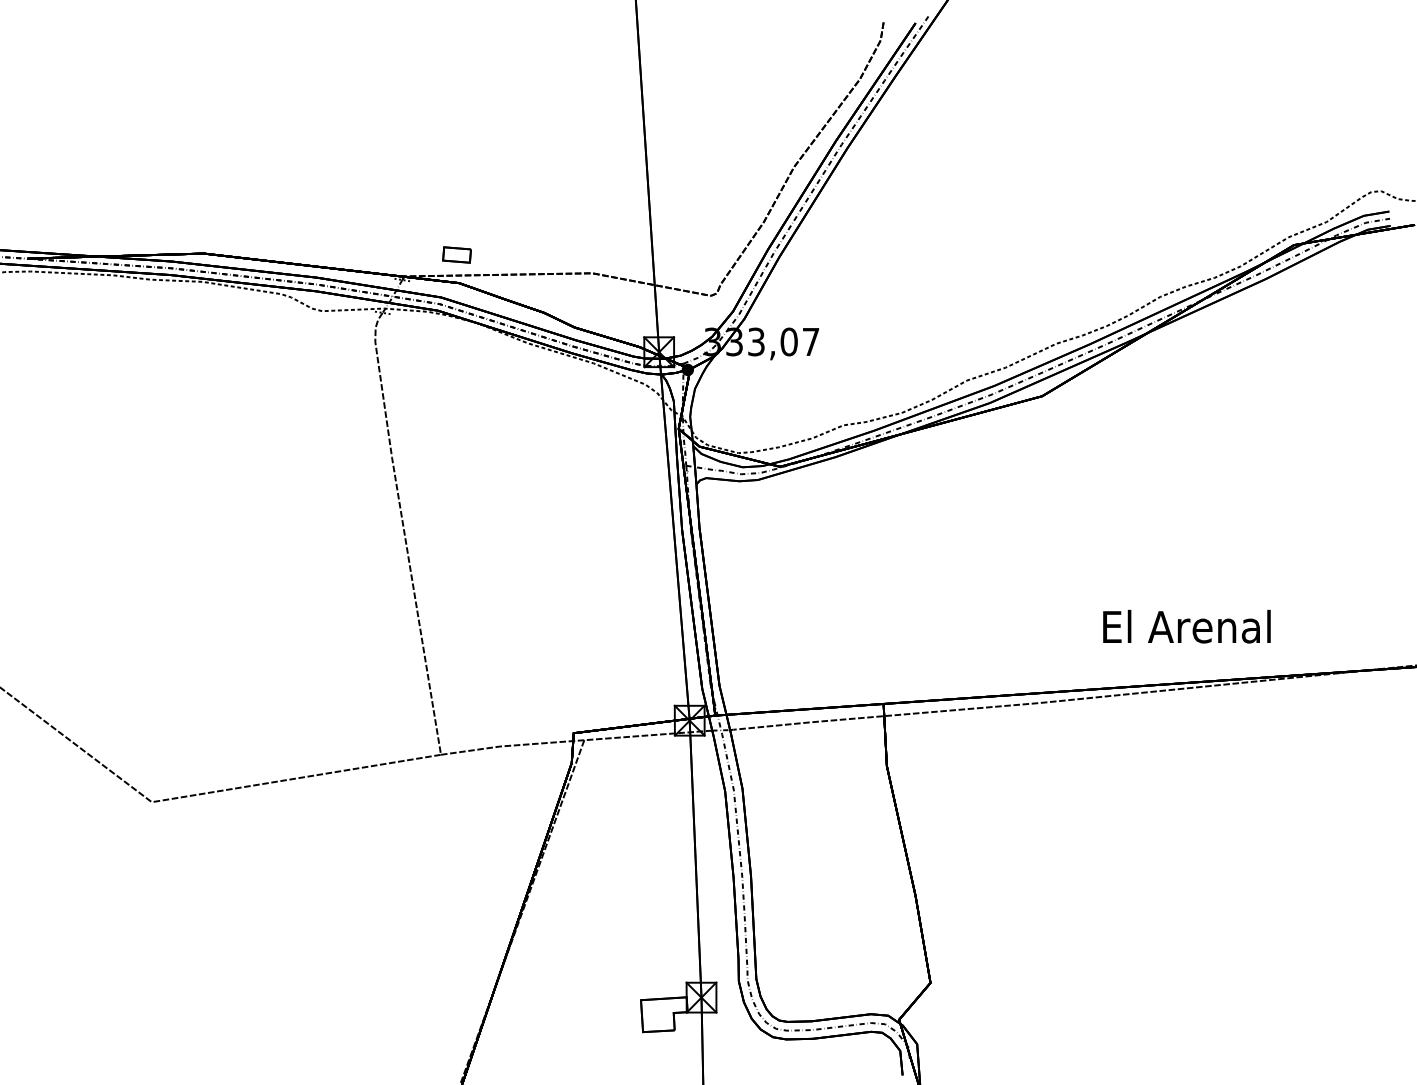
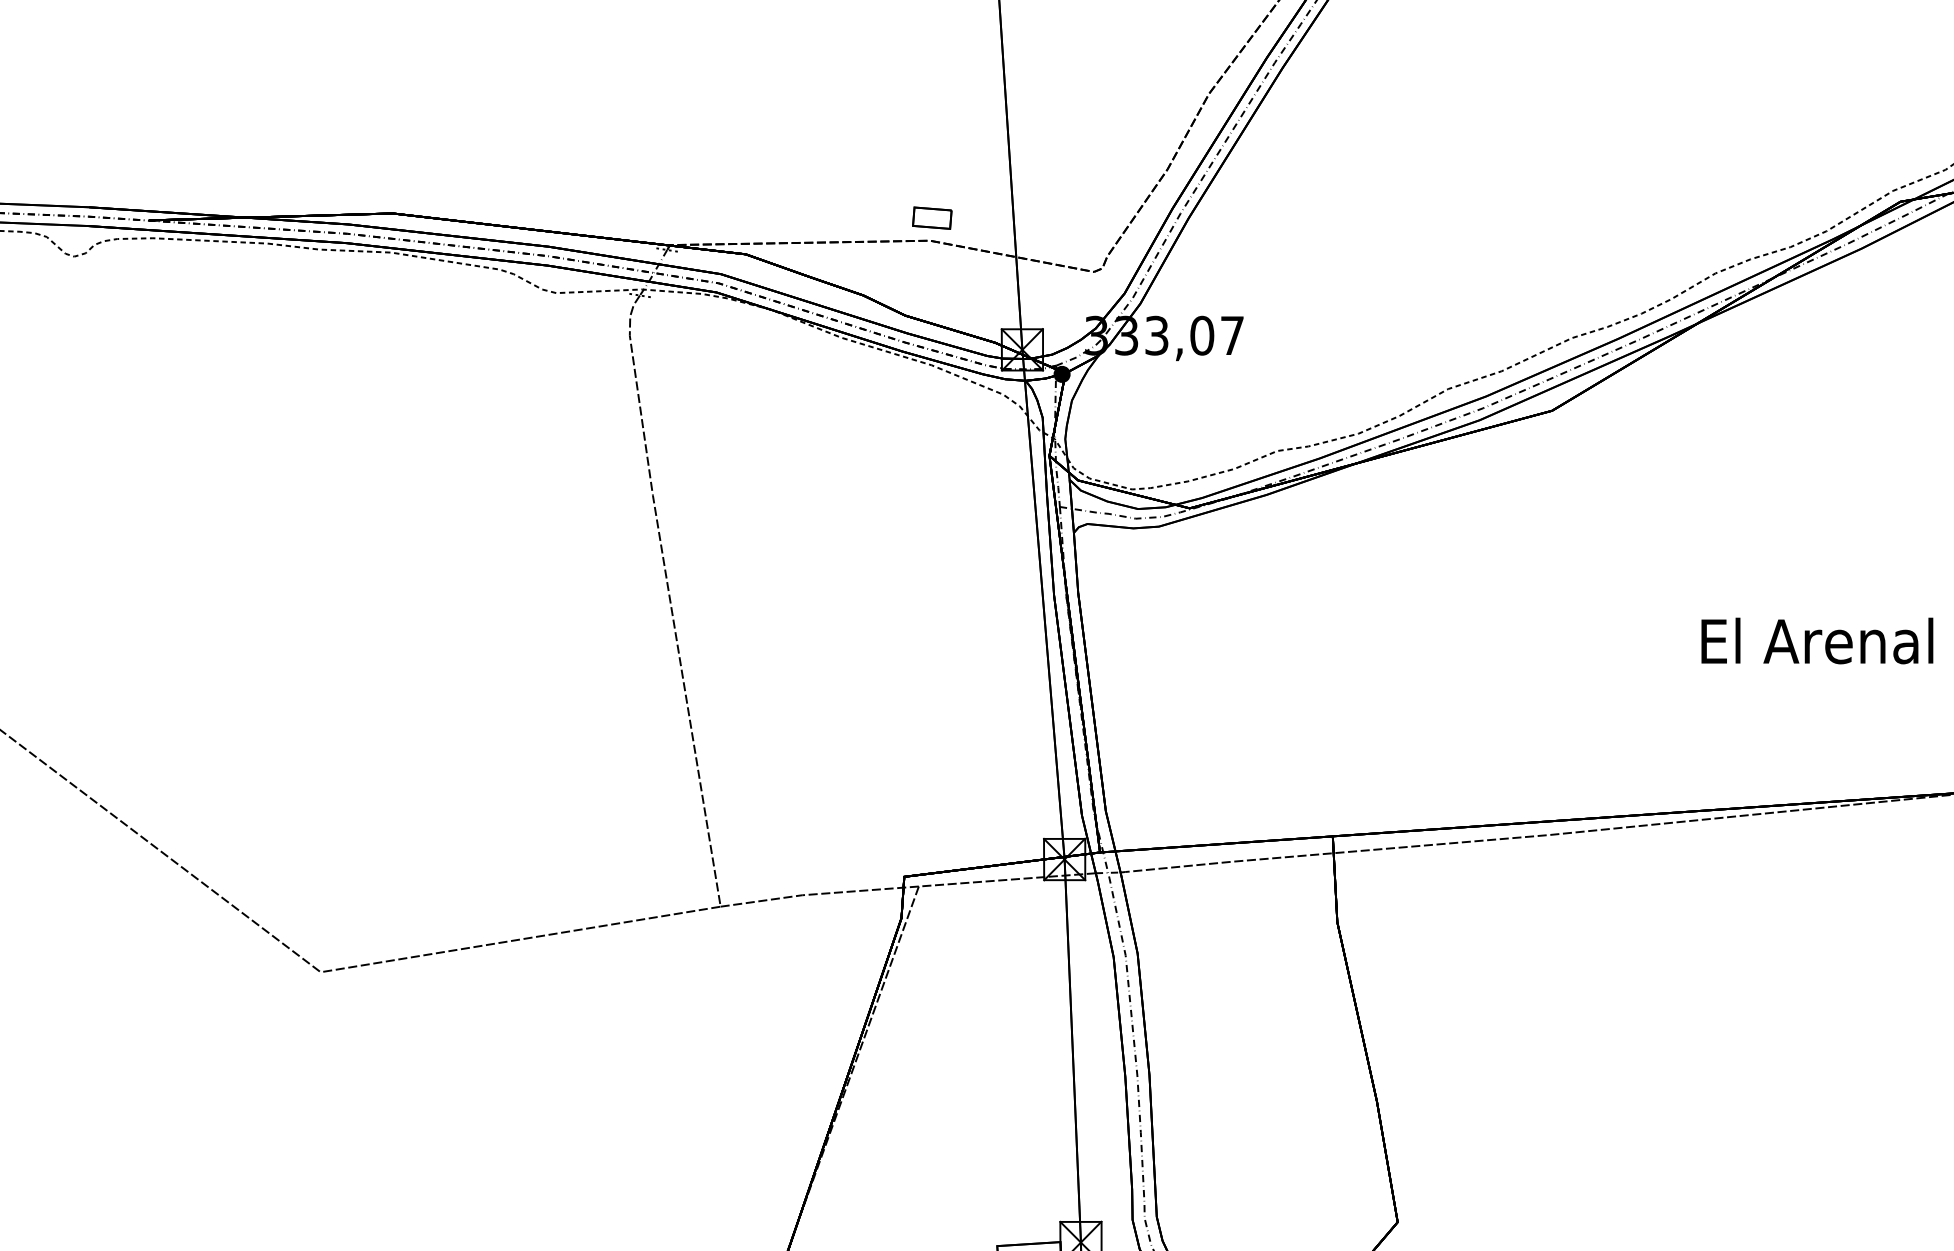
part: (456, 254) -> (931, 217), moved
text: (1186, 626) -> (1816, 640), moved

